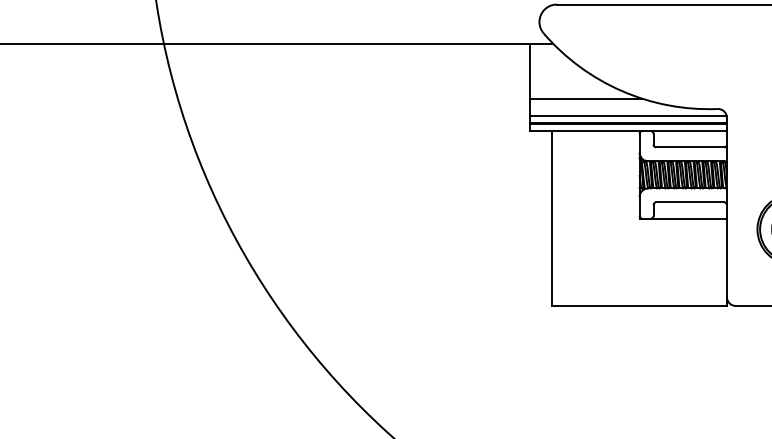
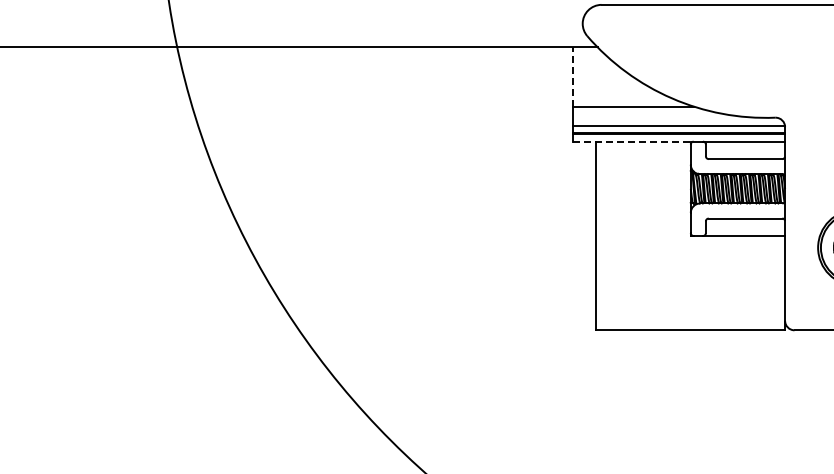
line: (530, 71) -> (572, 77), solid -> dashed
line: (586, 131) -> (633, 141), solid -> dashed

